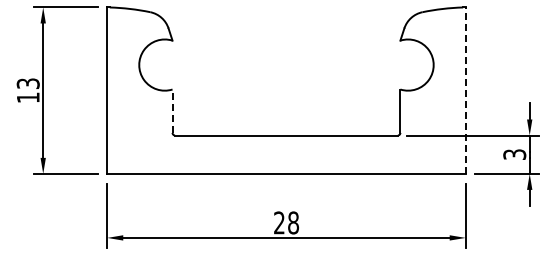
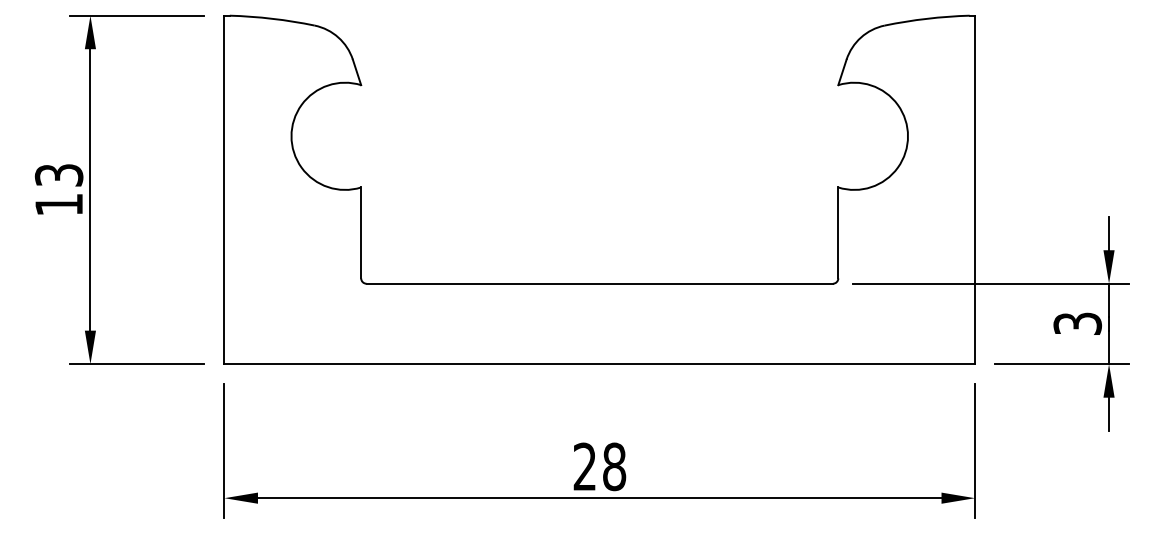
line: (465, 90) -> (974, 189), dashed -> solid
line: (172, 111) -> (361, 233), dashed -> solid

